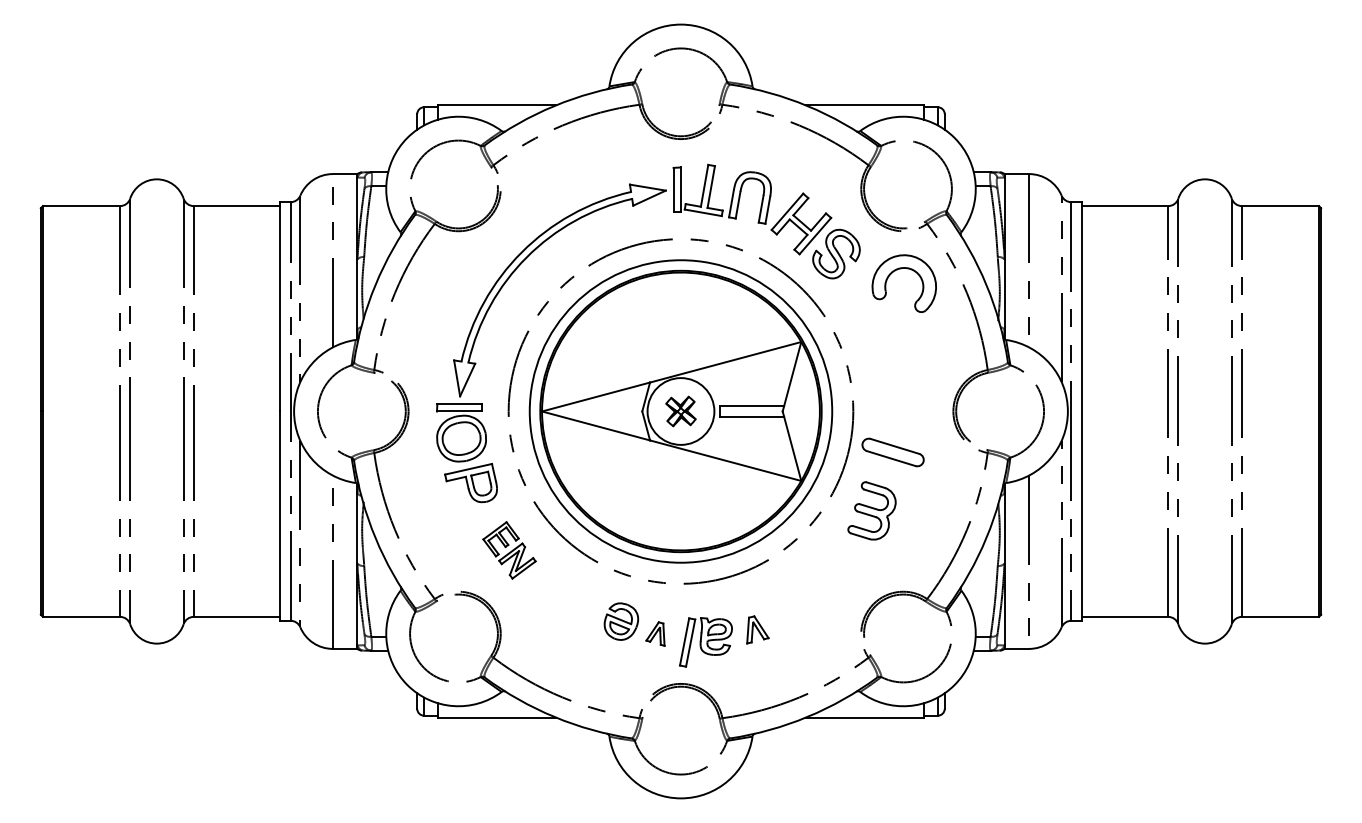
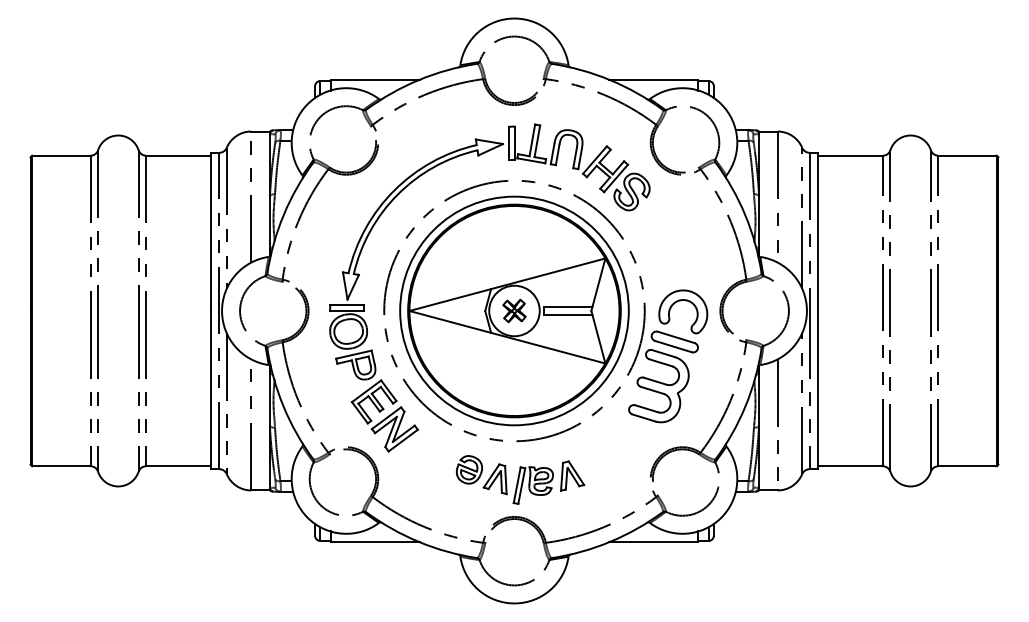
part: (901, 269) -> (681, 301), moved
part: (871, 510) -> (658, 385), size x1.67
part: (509, 550) -> (384, 416), size x1.67
part: (757, 629) -> (572, 475), size x1.43
part: (655, 633) -> (495, 478), size x1.67

